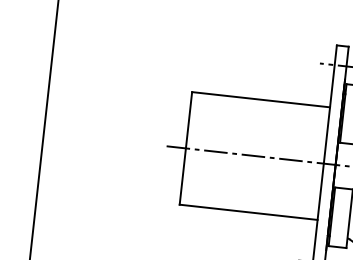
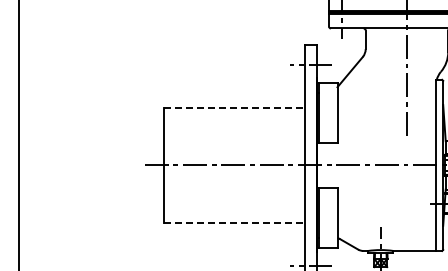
line: (261, 99) -> (235, 107), solid -> dashed
line: (249, 211) -> (235, 222), solid -> dashed

